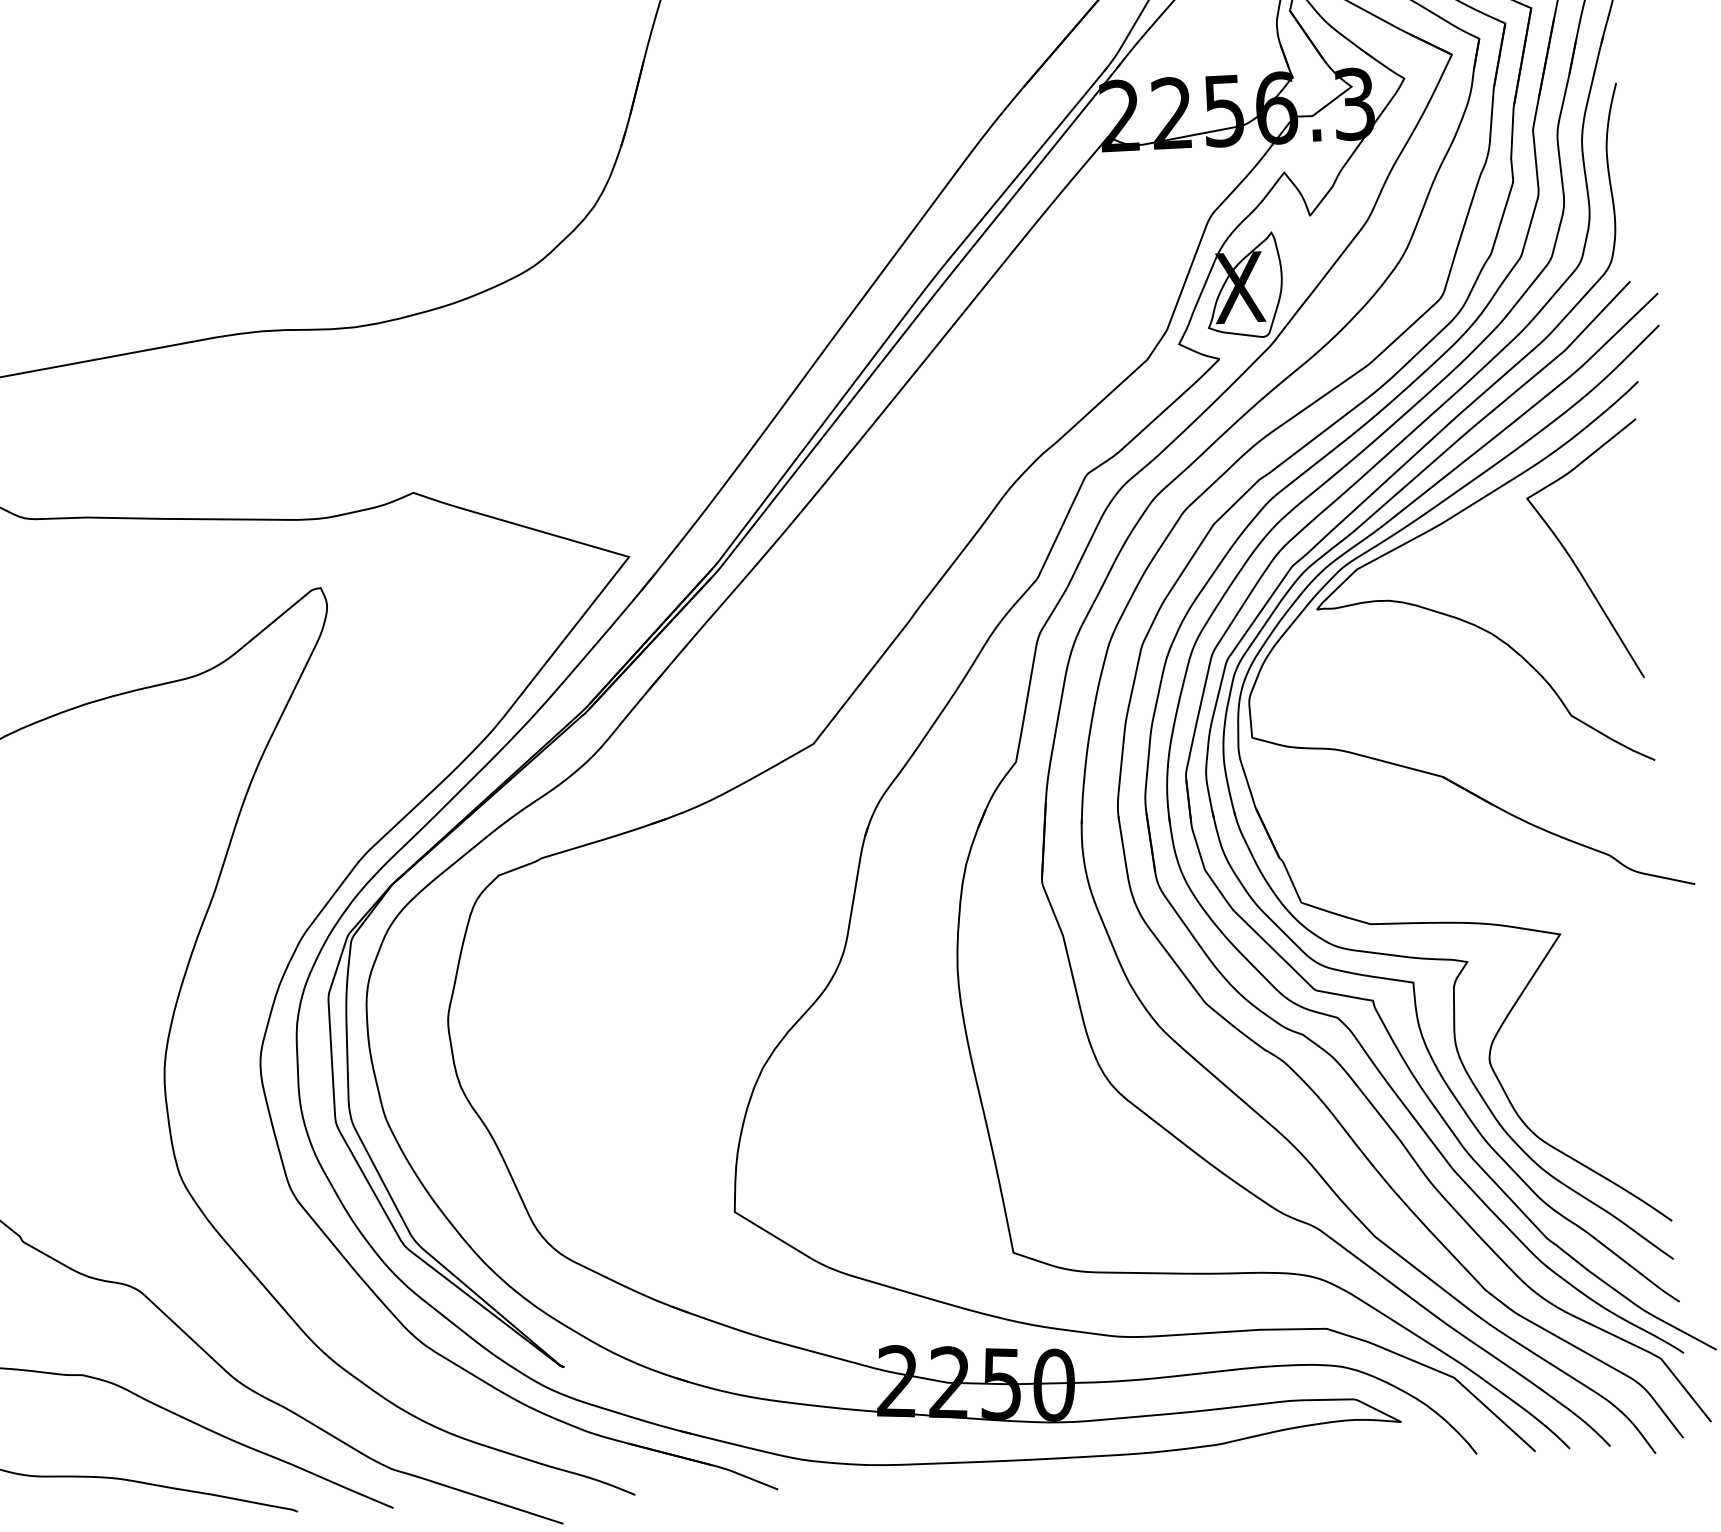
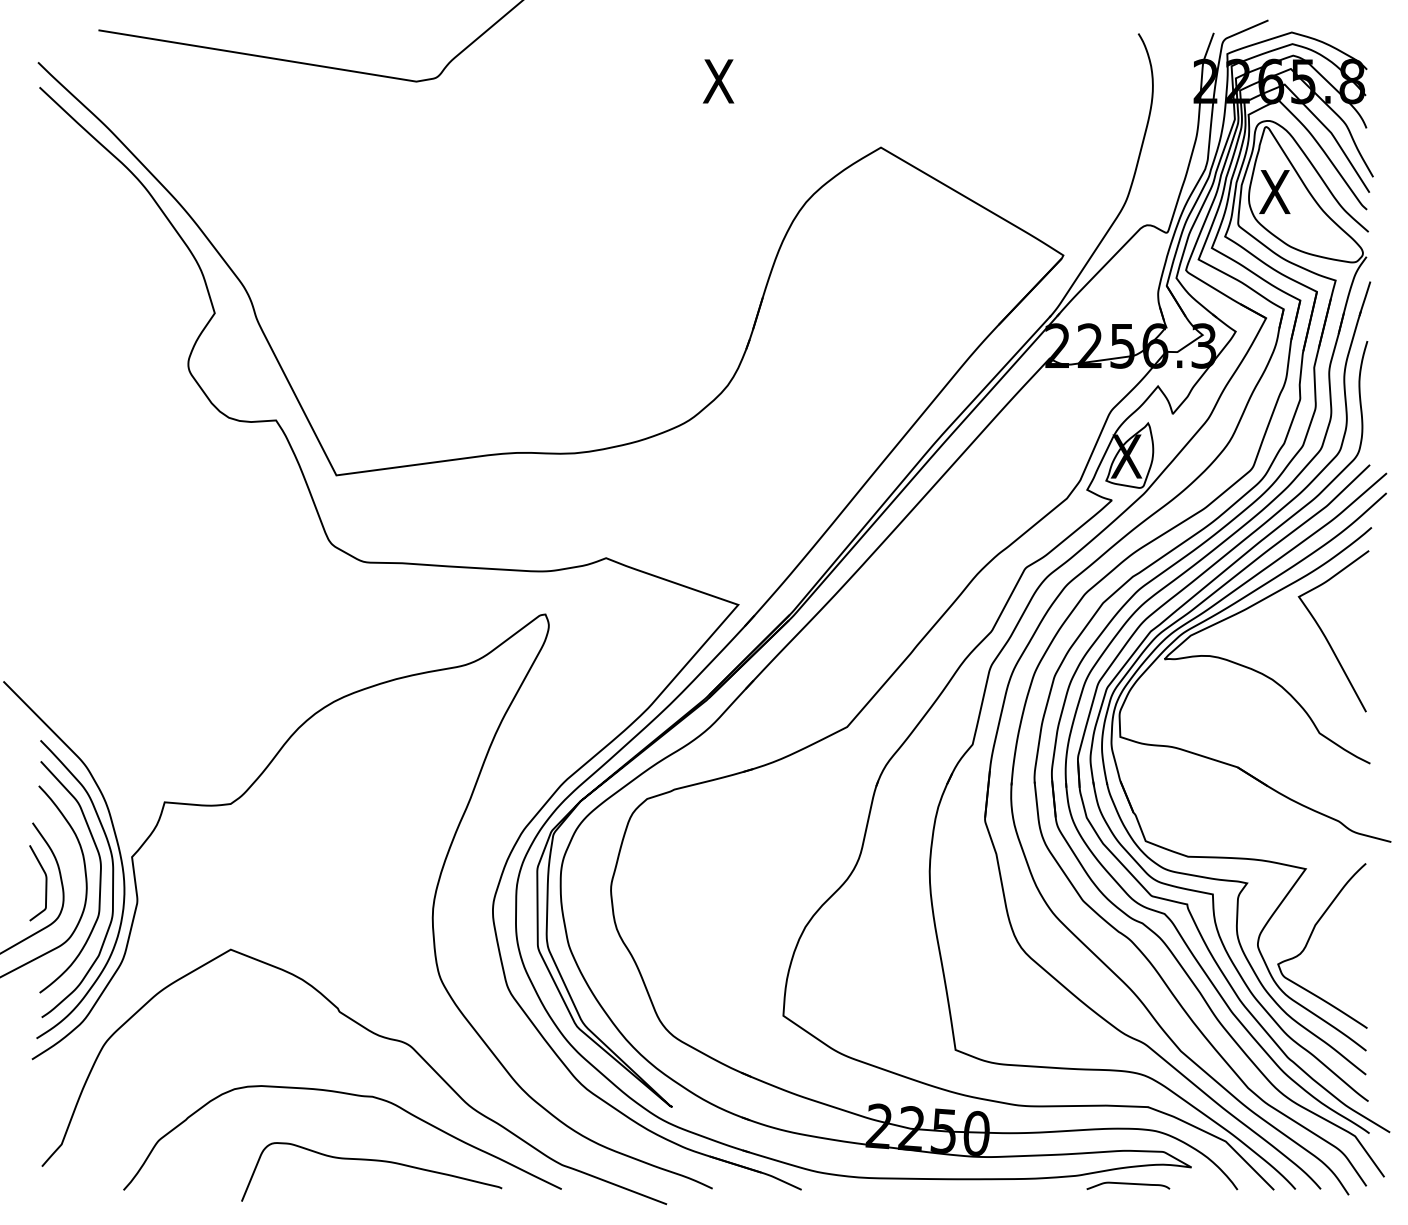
curve: (1573, 1045) -> (1310, 938), added
curve: (1301, 1454) -> (1128, 1184), added

